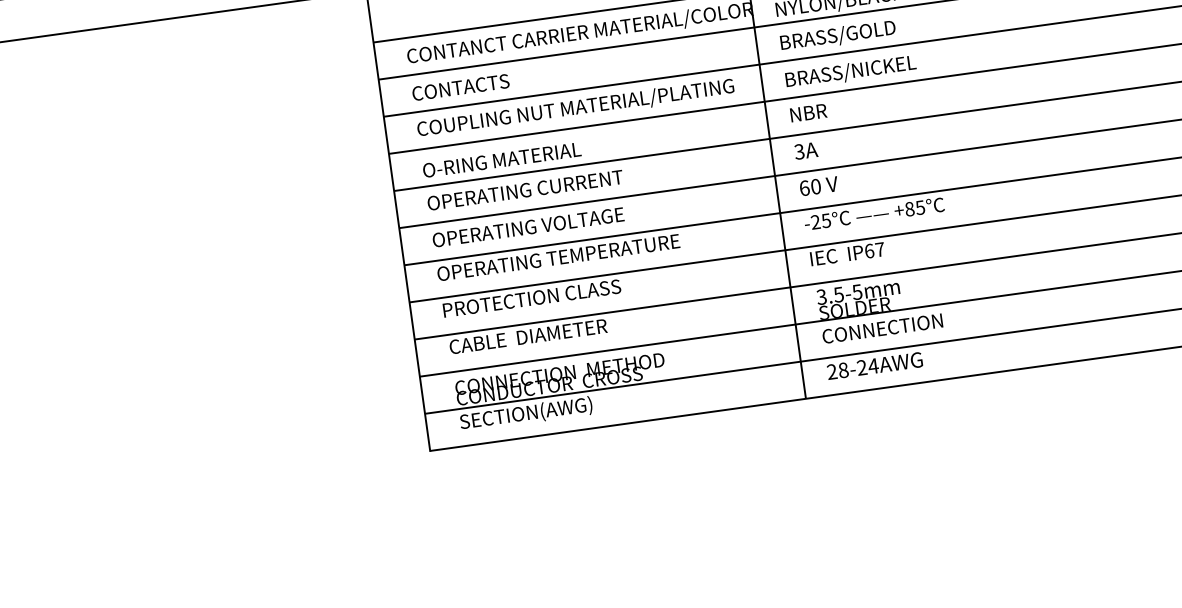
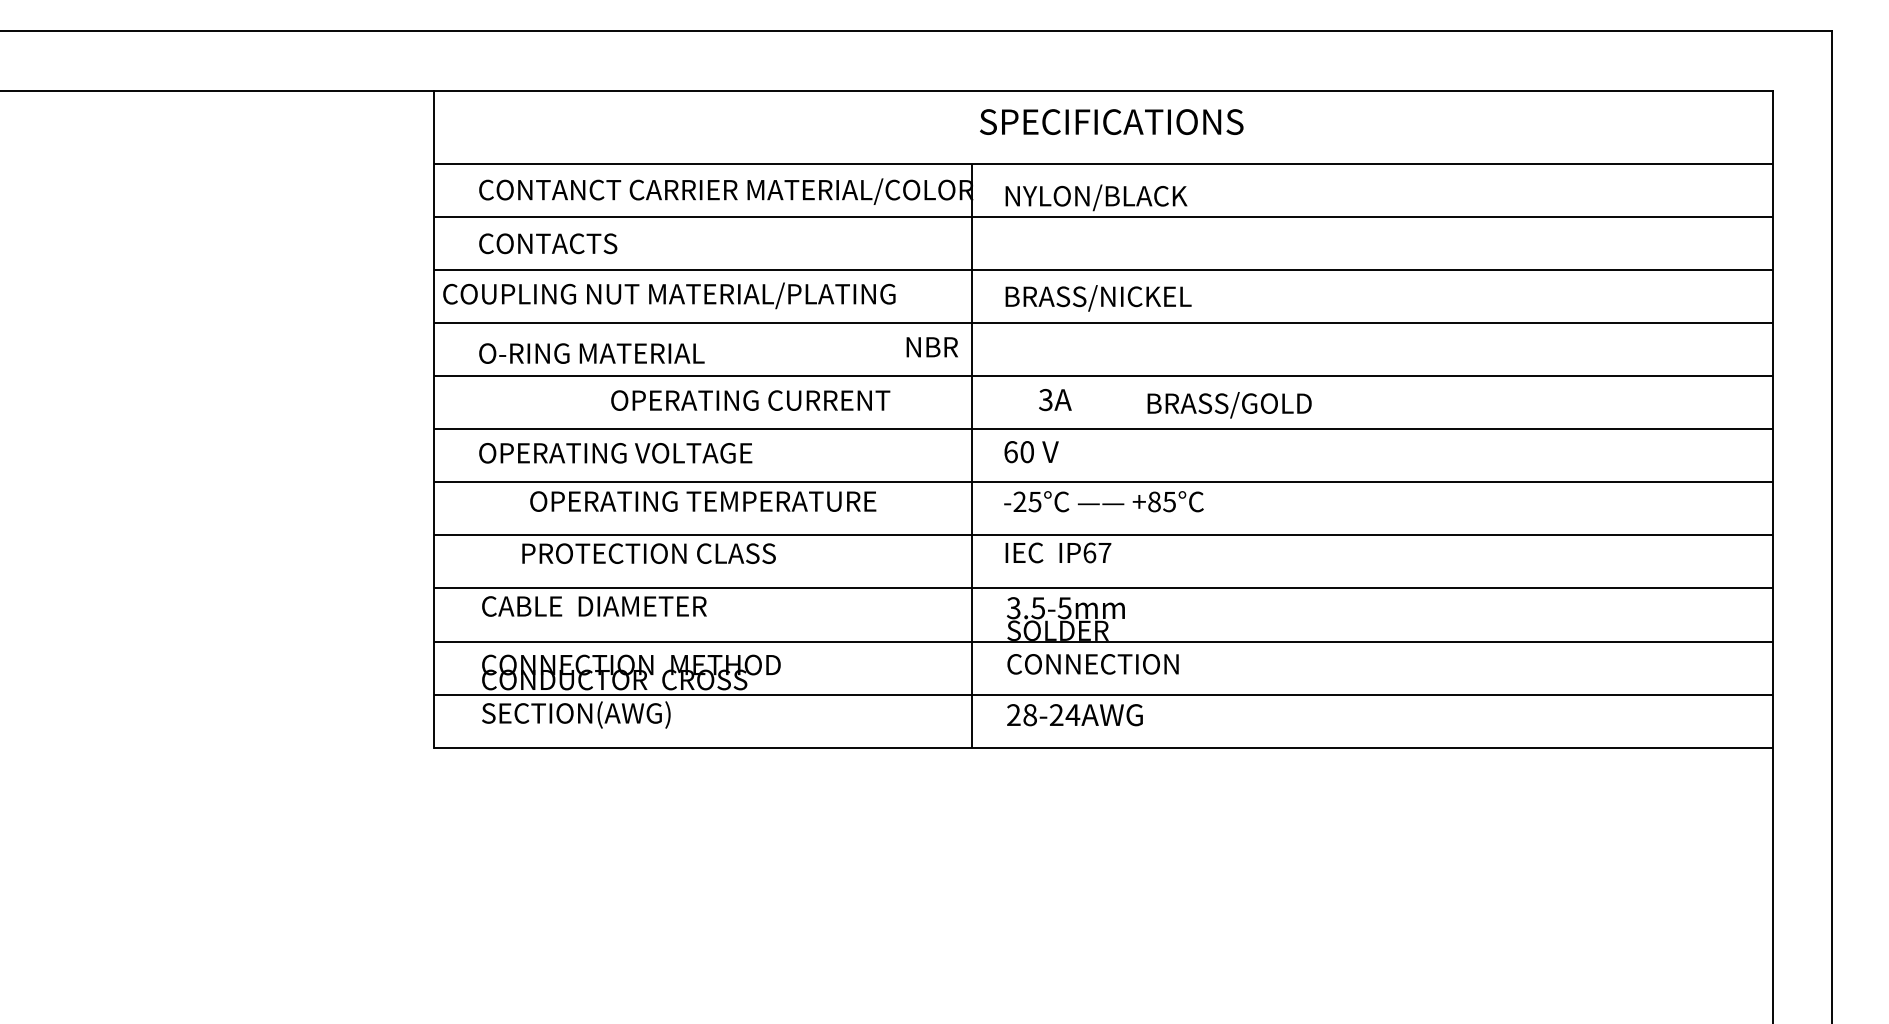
text: (838, 36) -> (1229, 405), moved
text: (575, 108) -> (669, 295), moved
text: (808, 113) -> (931, 347), moved
text: (806, 151) -> (1055, 400), moved
text: (525, 190) -> (750, 400), moved
text: (558, 257) -> (703, 501), moved
text: (531, 298) -> (648, 553), moved

